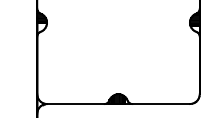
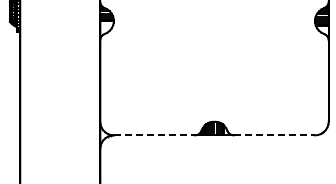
line: (75, 104) -> (154, 135), solid -> dashed
line: (161, 104) -> (274, 135), solid -> dashed

